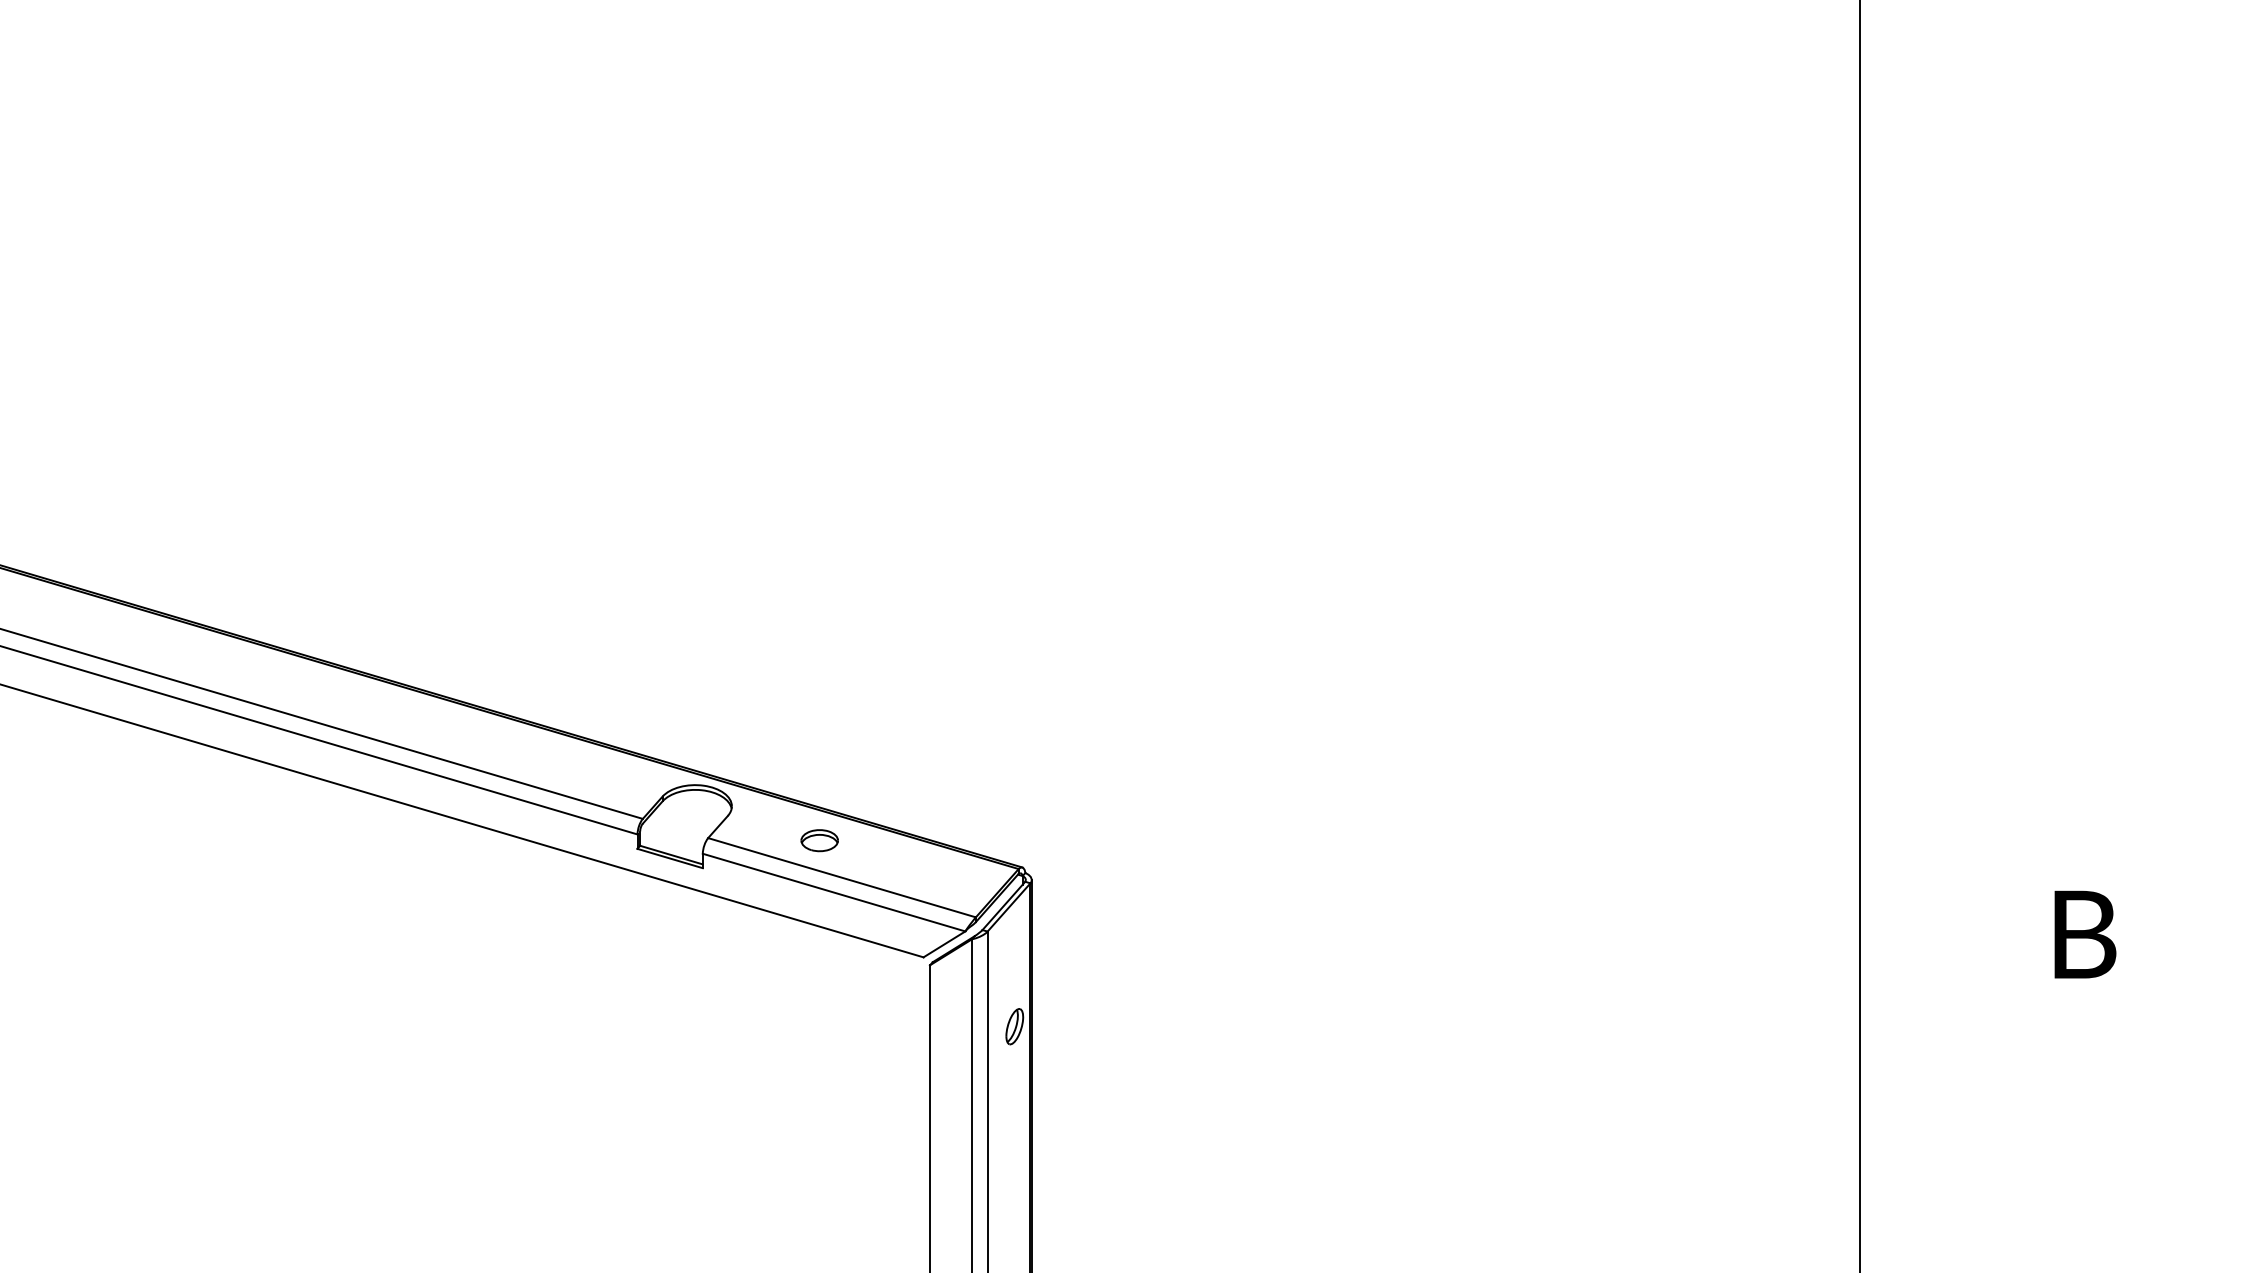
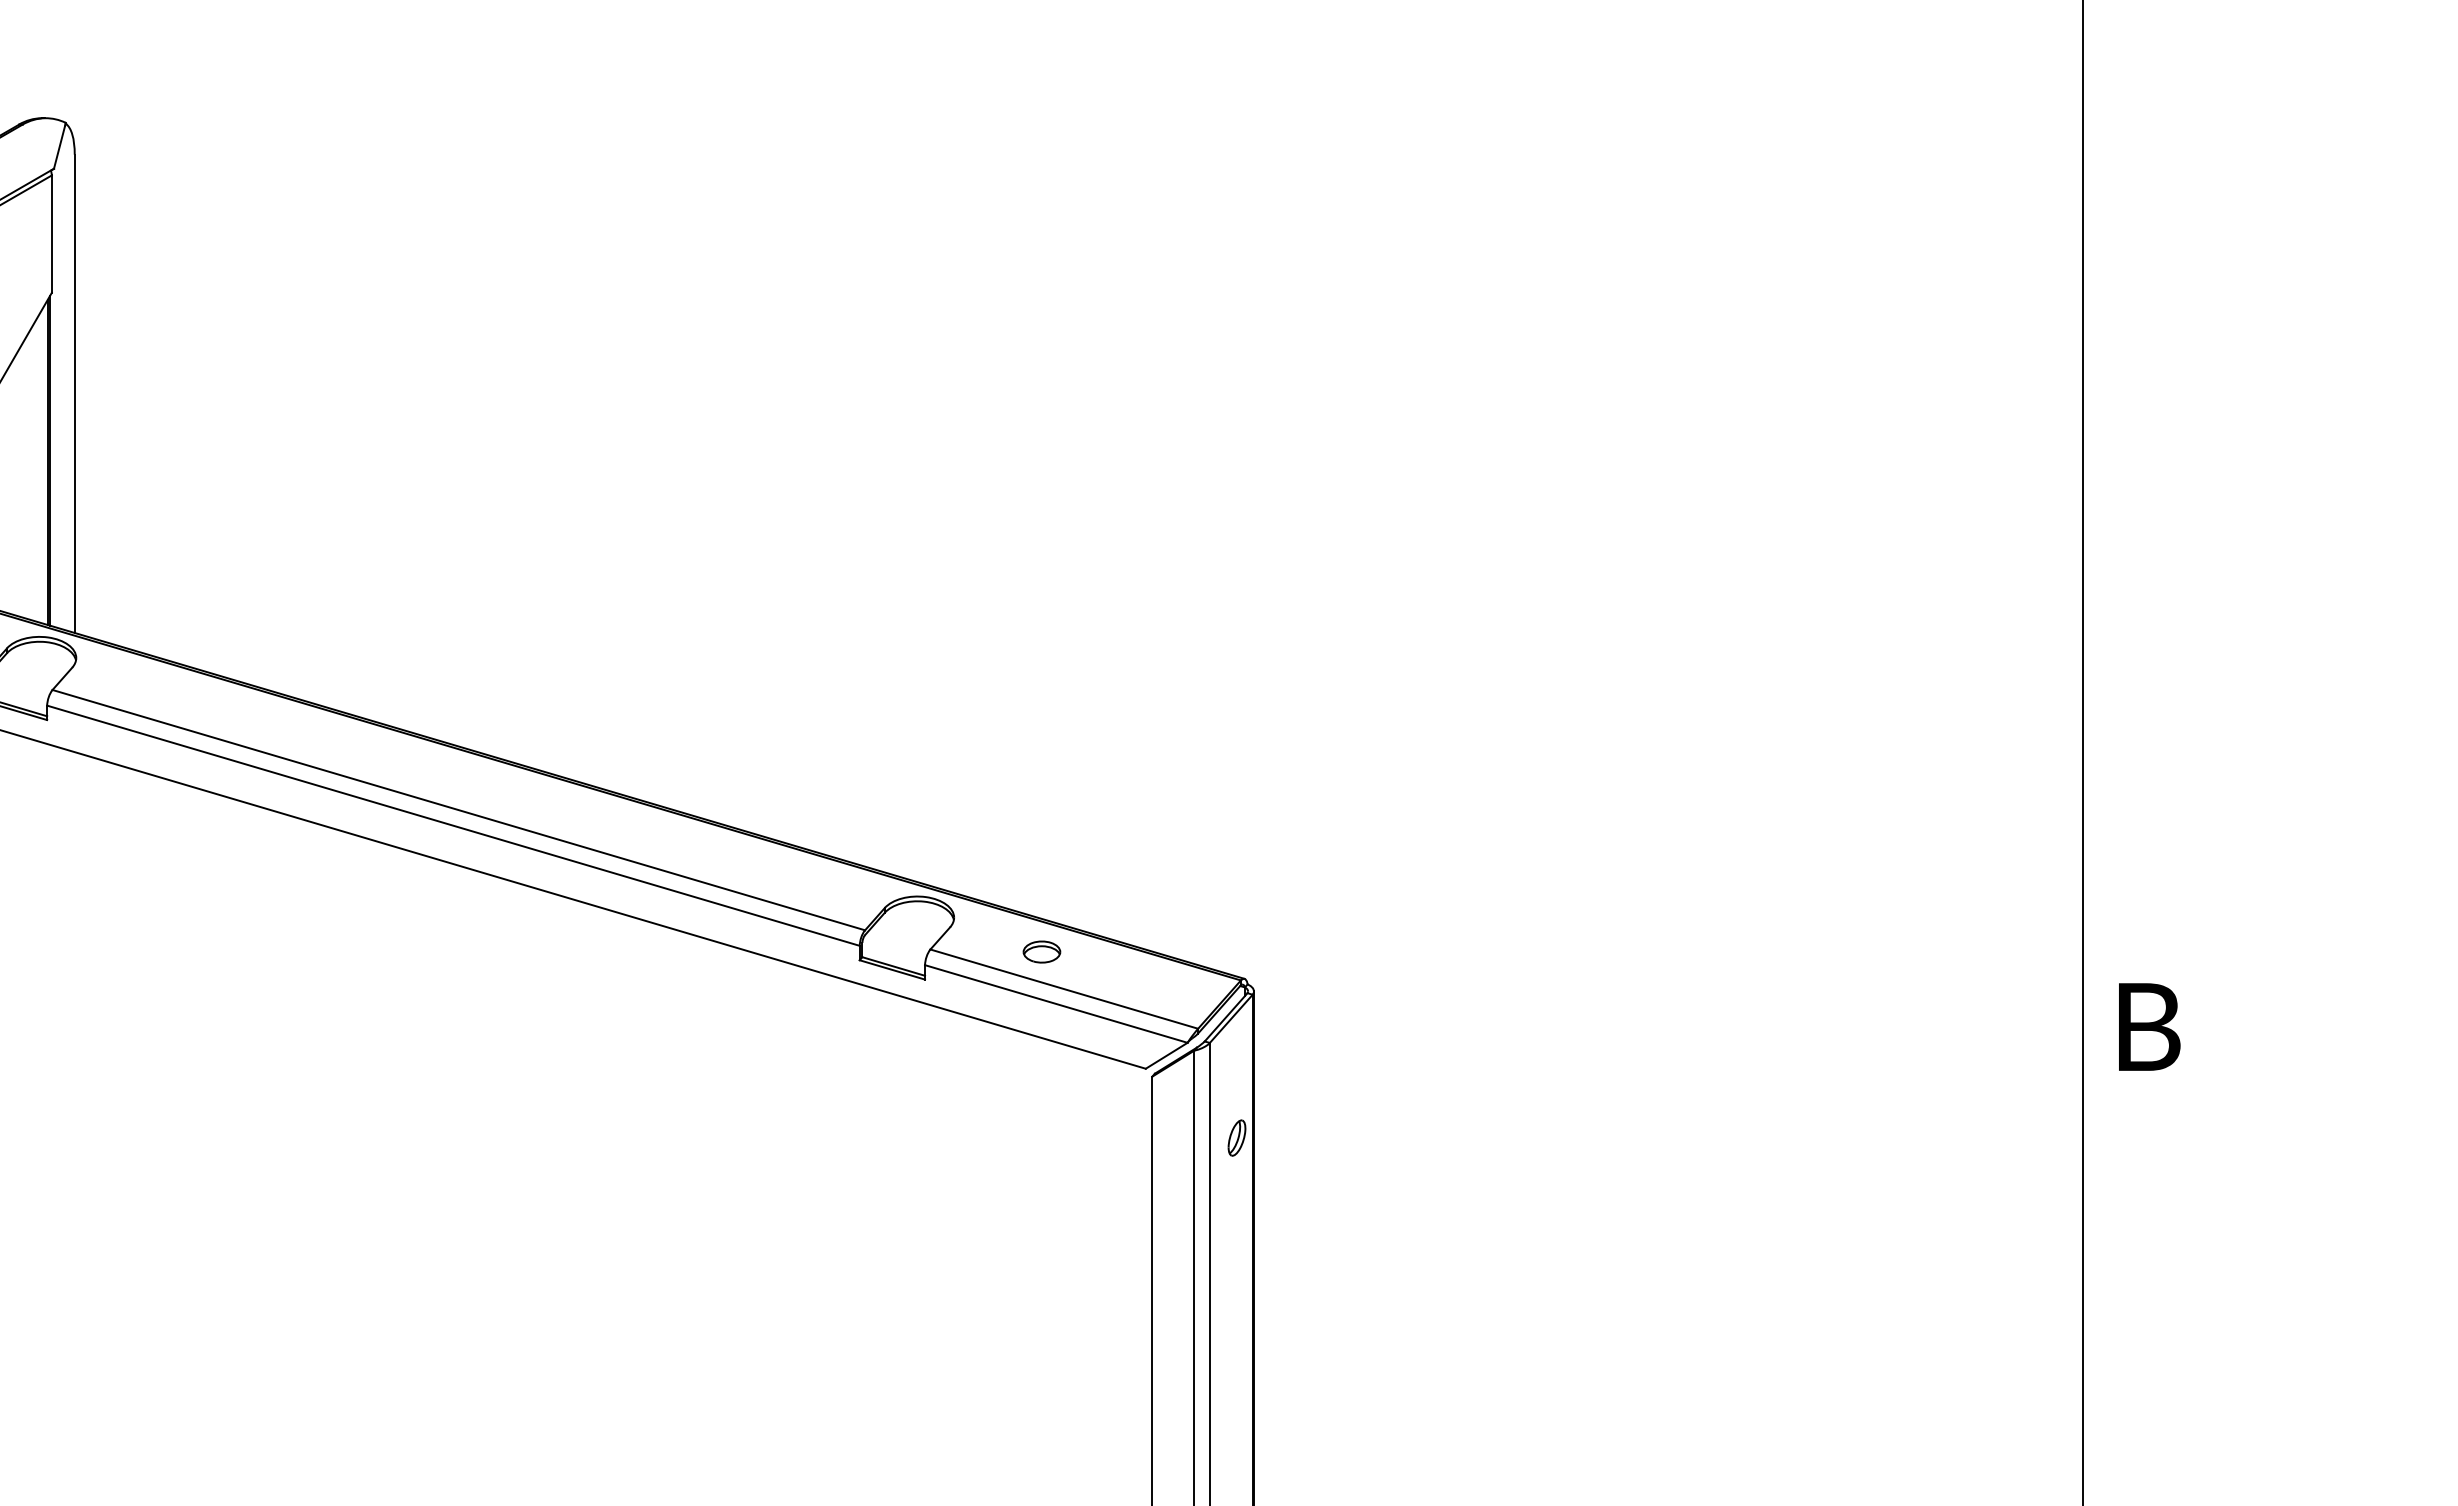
text: (2085, 934) -> (2149, 1026), moved

